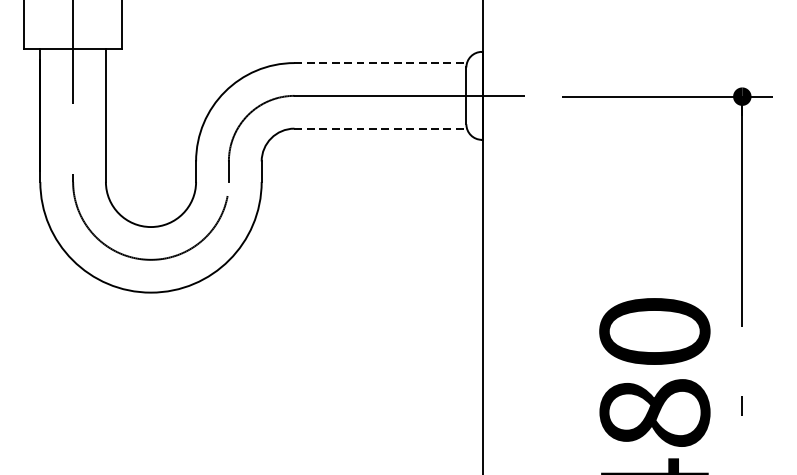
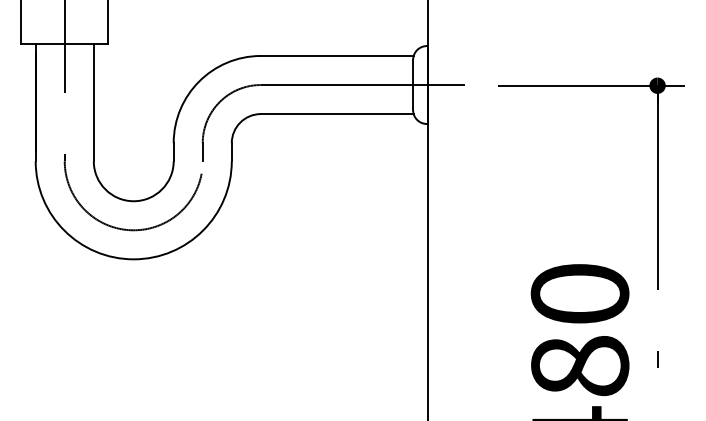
line: (381, 62) -> (337, 55), dashed -> solid
line: (381, 129) -> (337, 114), dashed -> solid

